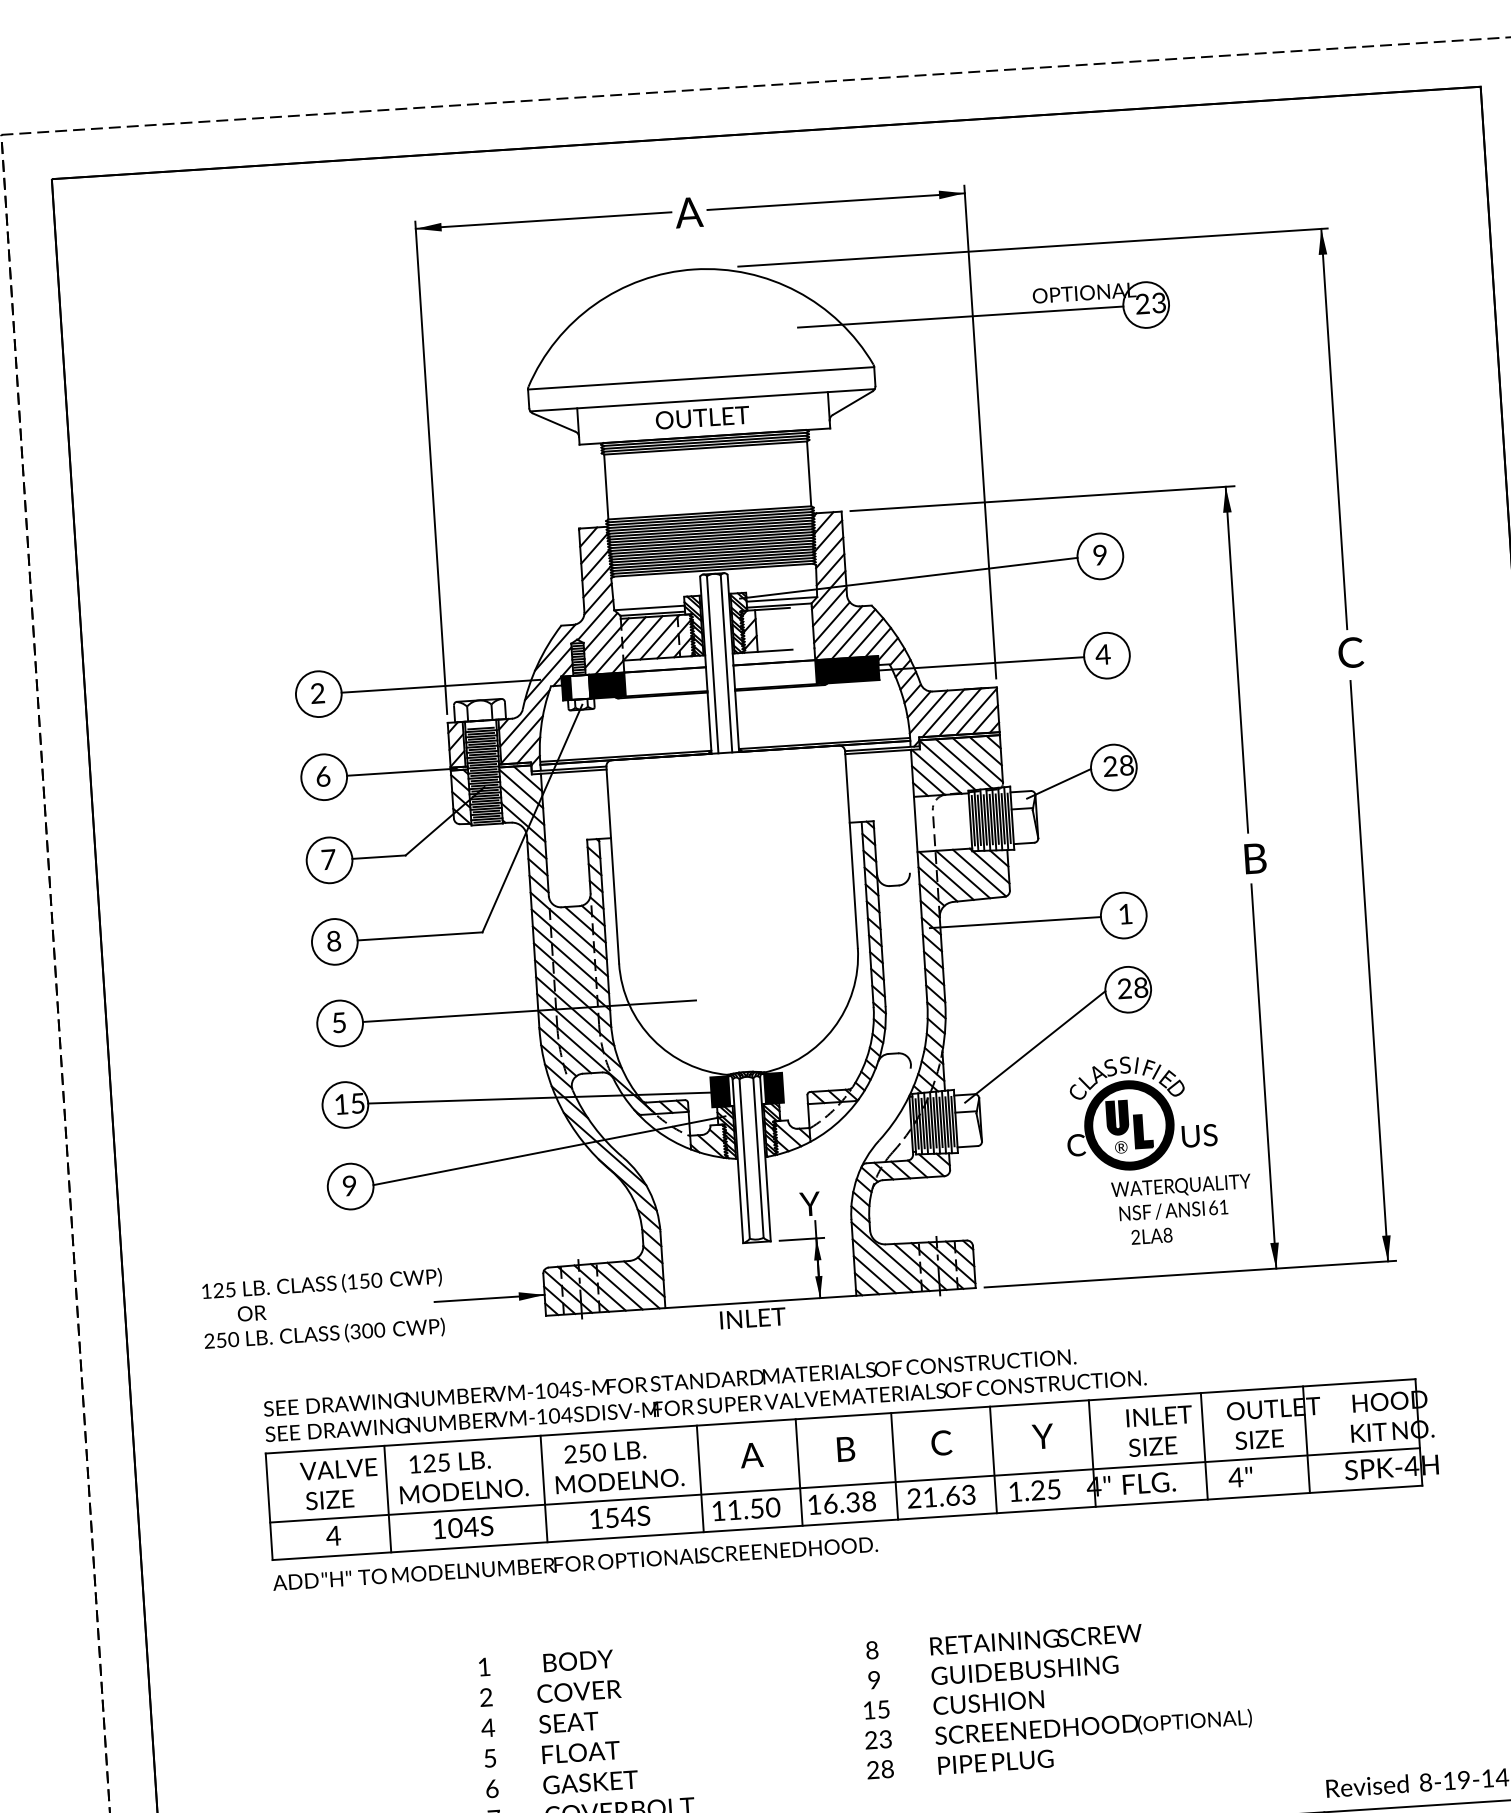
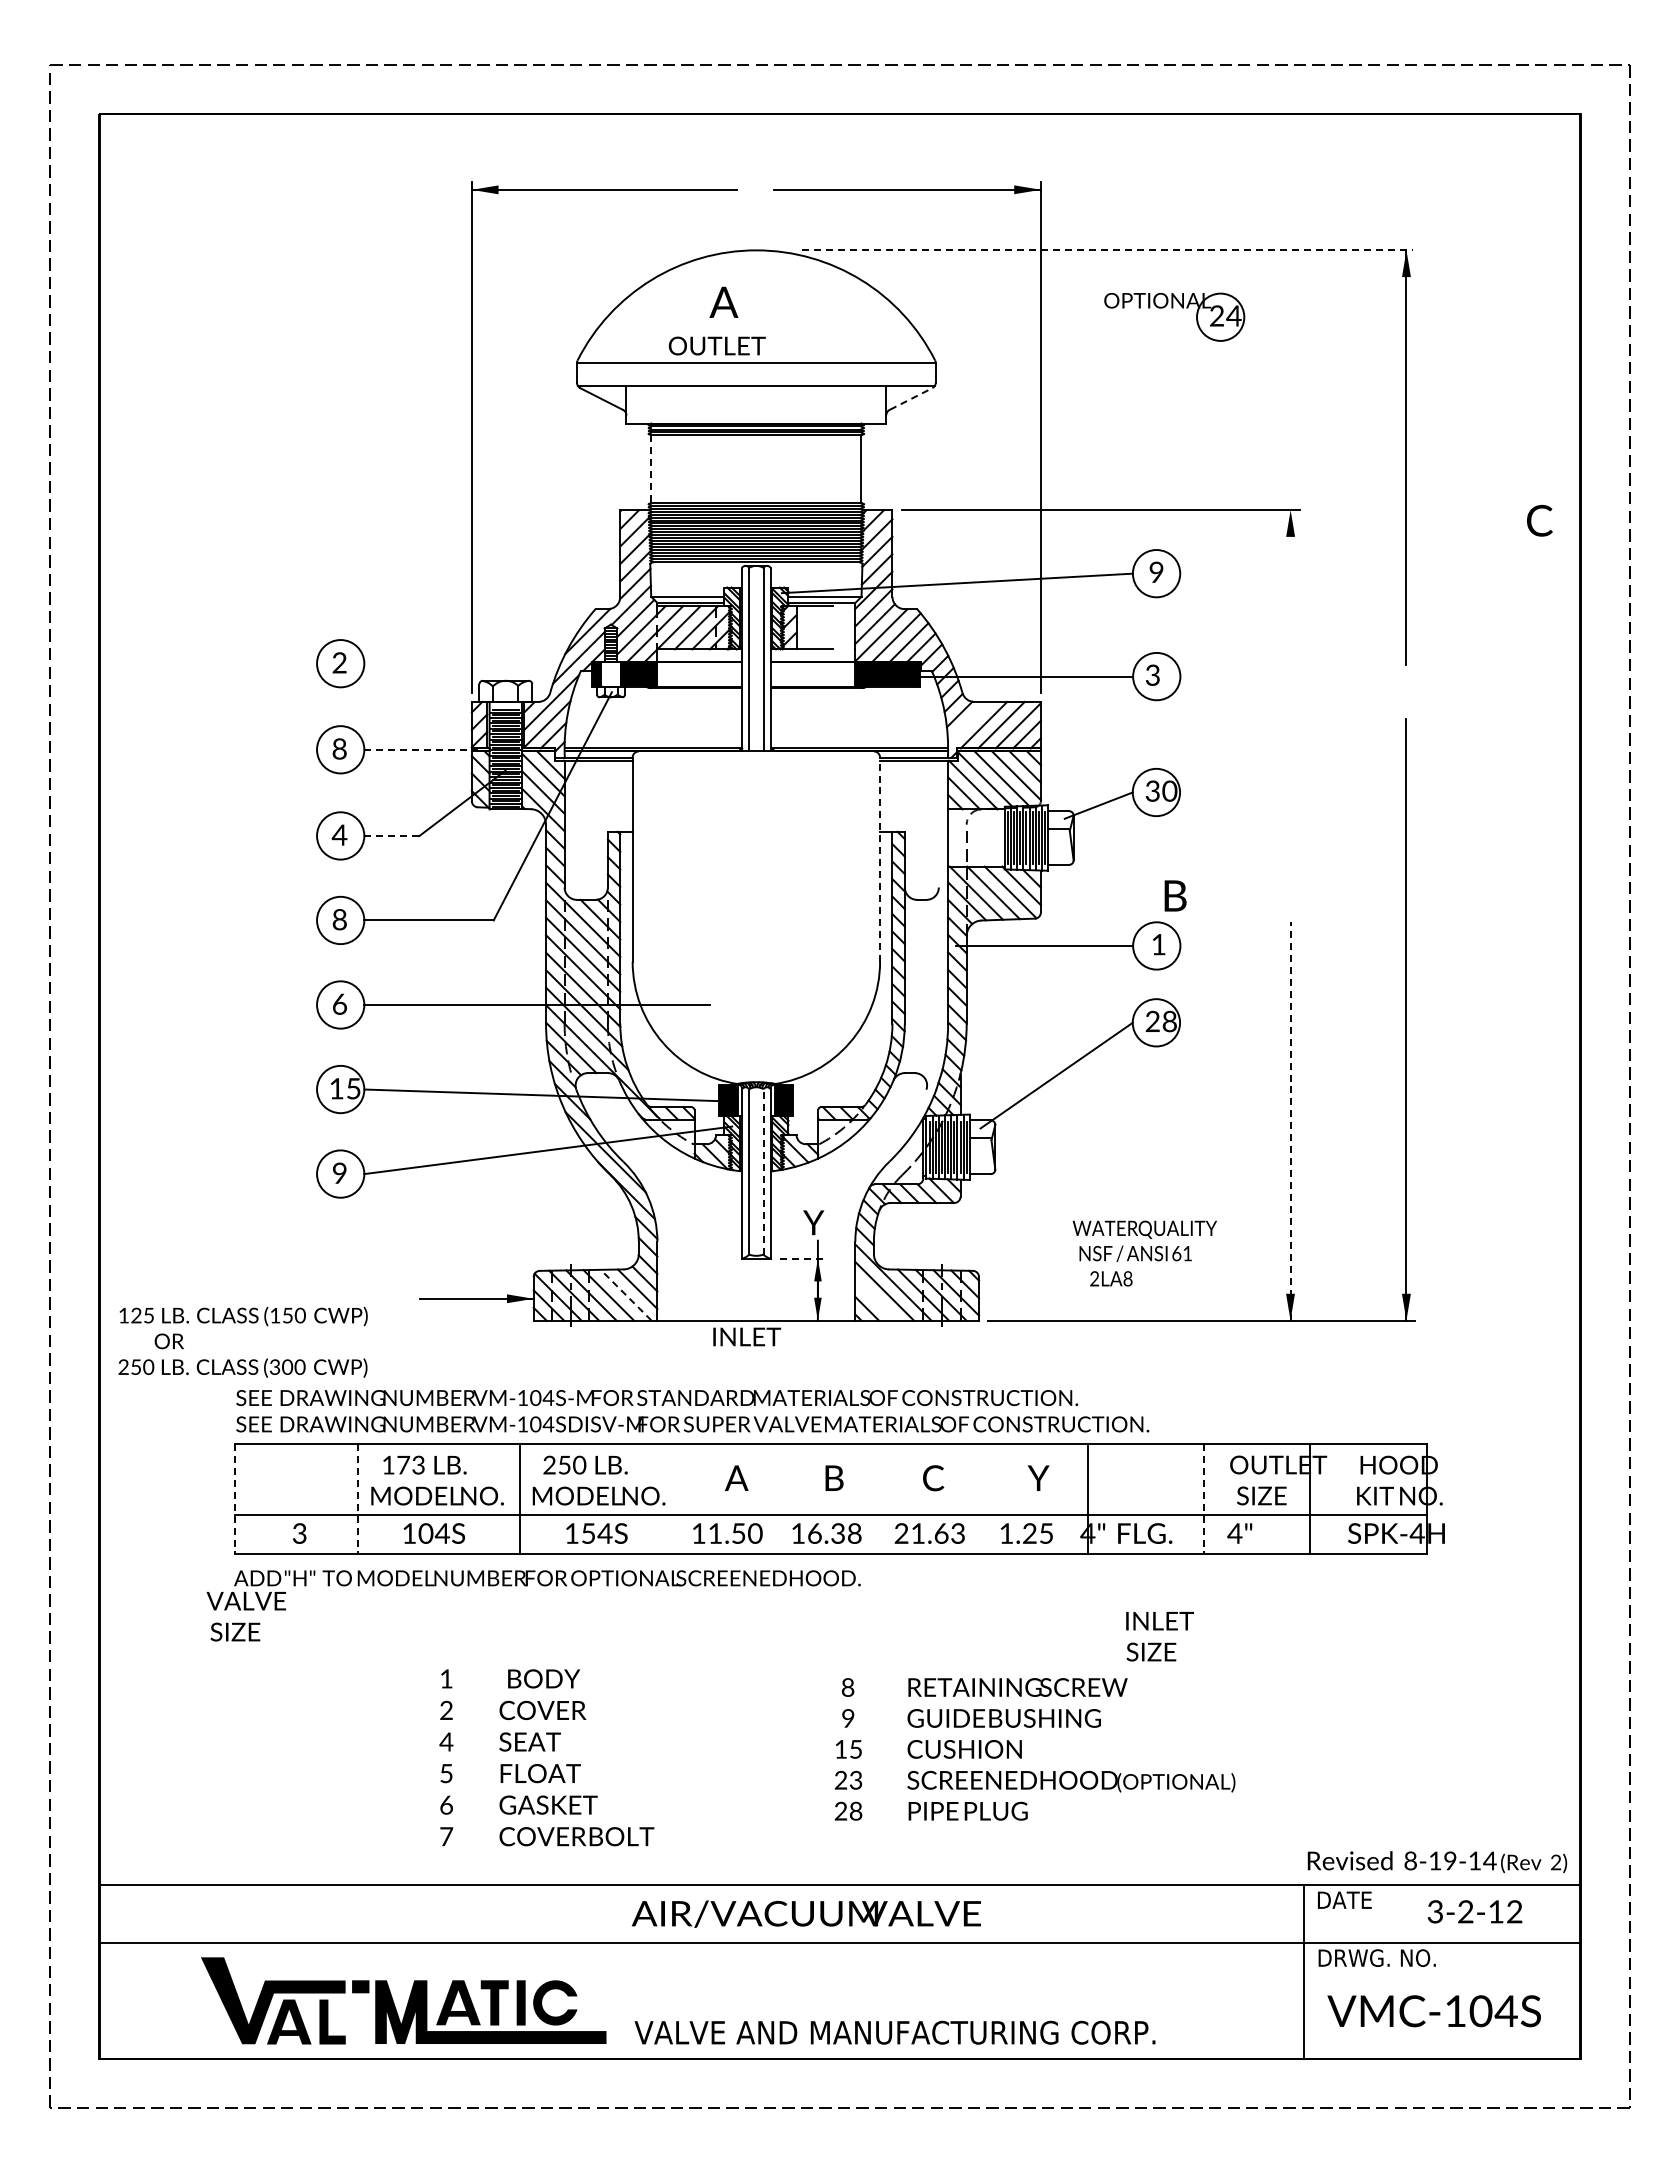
text: (688, 211) -> (723, 301), moved
line: (1033, 247) -> (1108, 250), solid -> dashed
text: (1158, 302) -> (1233, 315), 23 -> 24
line: (960, 317) -> (1028, 317), removed
line: (853, 402) -> (911, 398), solid -> dashed
text: (701, 417) -> (716, 345), moved
line: (606, 487) -> (651, 469), solid -> dashed
text: (1350, 652) -> (1539, 520), moved
text: (1102, 653) -> (1152, 674), 4 -> 3
line: (1236, 659) -> (1290, 689), removed
line: (441, 686) -> (467, 663), removed
line: (928, 711) -> (968, 722), removed
text: (1118, 766) -> (1161, 791), 28 -> 30
line: (402, 771) -> (421, 749), solid -> dashed
text: (322, 776) -> (339, 748), 6 -> 8
line: (851, 849) -> (880, 859), solid -> dashed
line: (378, 856) -> (391, 835), solid -> dashed
text: (1255, 858) -> (1175, 895), moved
text: (328, 859) -> (339, 834), 7 -> 4
text: (338, 1022) -> (339, 1003), 5 -> 6
line: (1263, 1075) -> (1290, 1120), solid -> dashed
part: (1140, 1112) -> (1160, 1150), removed
line: (758, 1157) -> (763, 1171), solid -> dashed
text: (1182, 1209) -> (1144, 1253), moved
line: (801, 1239) -> (802, 1258), solid -> dashed
line: (874, 1274) -> (875, 1299), removed
line: (634, 1285) -> (626, 1295), solid -> dashed
text: (322, 1308) -> (242, 1341), moved
text: (1159, 1431) -> (1159, 1636), moved
line: (1204, 1446) -> (1204, 1499), solid -> dashed
line: (993, 1459) -> (985, 1498), removed
text: (436, 1462) -> (410, 1464), 125 -> 173
line: (894, 1465) -> (883, 1498), removed
line: (799, 1471) -> (784, 1498), removed
line: (700, 1478) -> (682, 1498), removed
text: (338, 1484) -> (245, 1616), moved
line: (388, 1499) -> (358, 1499), solid -> dashed
line: (269, 1507) -> (235, 1499), solid -> dashed
text: (333, 1535) -> (299, 1533), 4 -> 3

